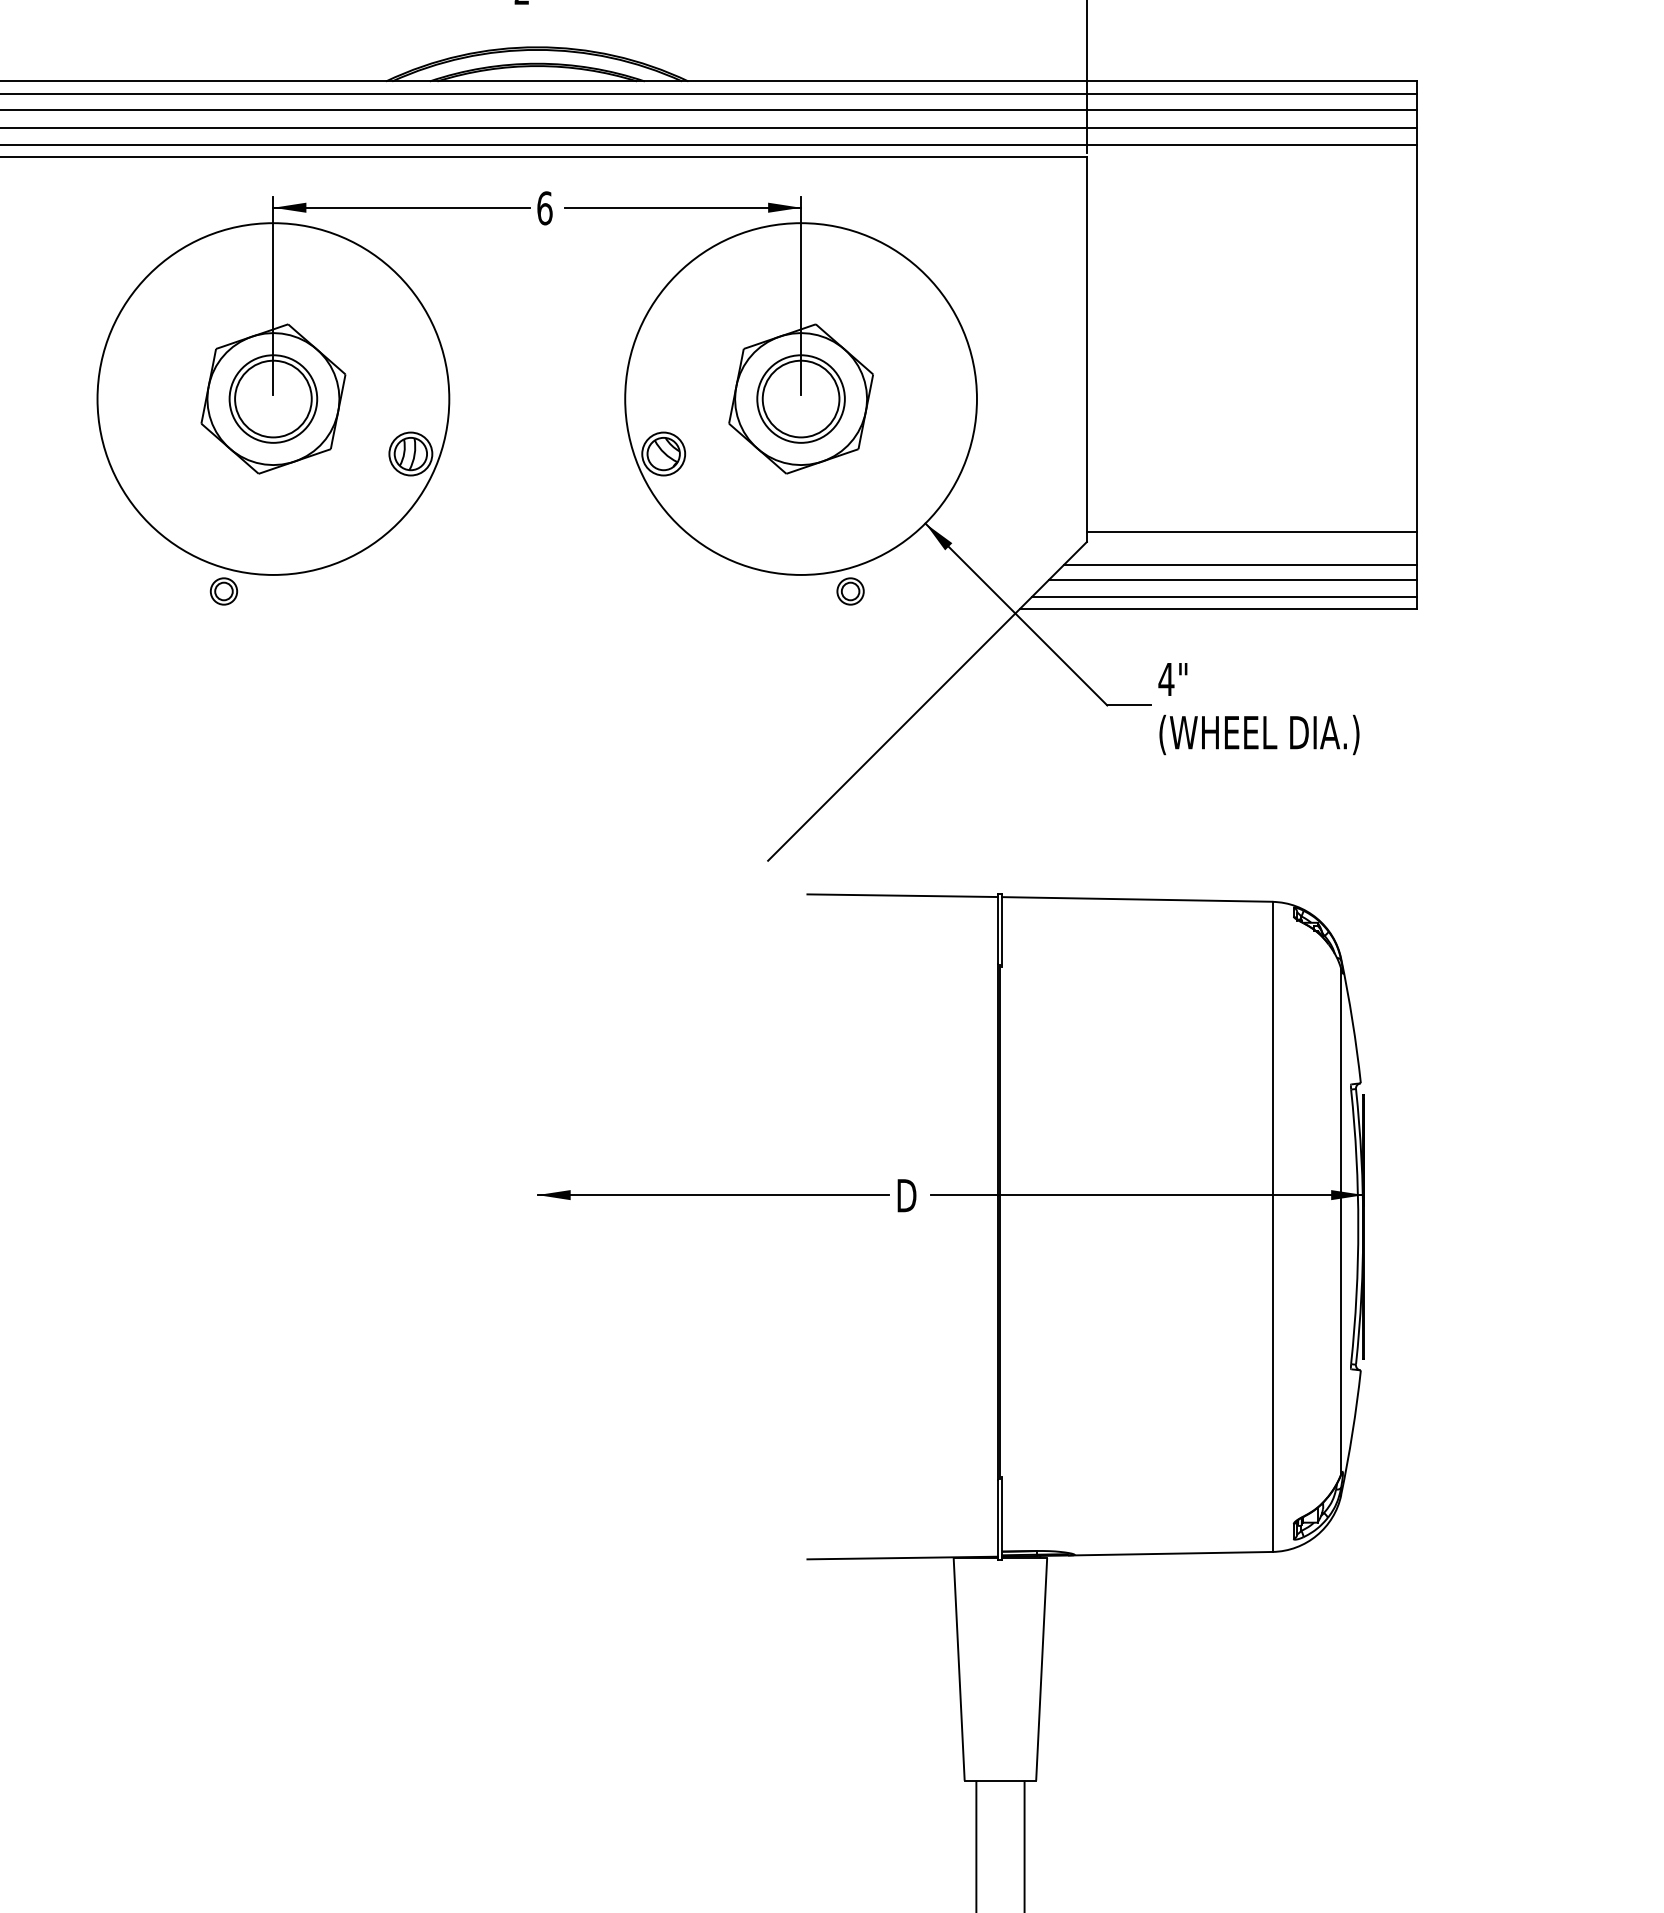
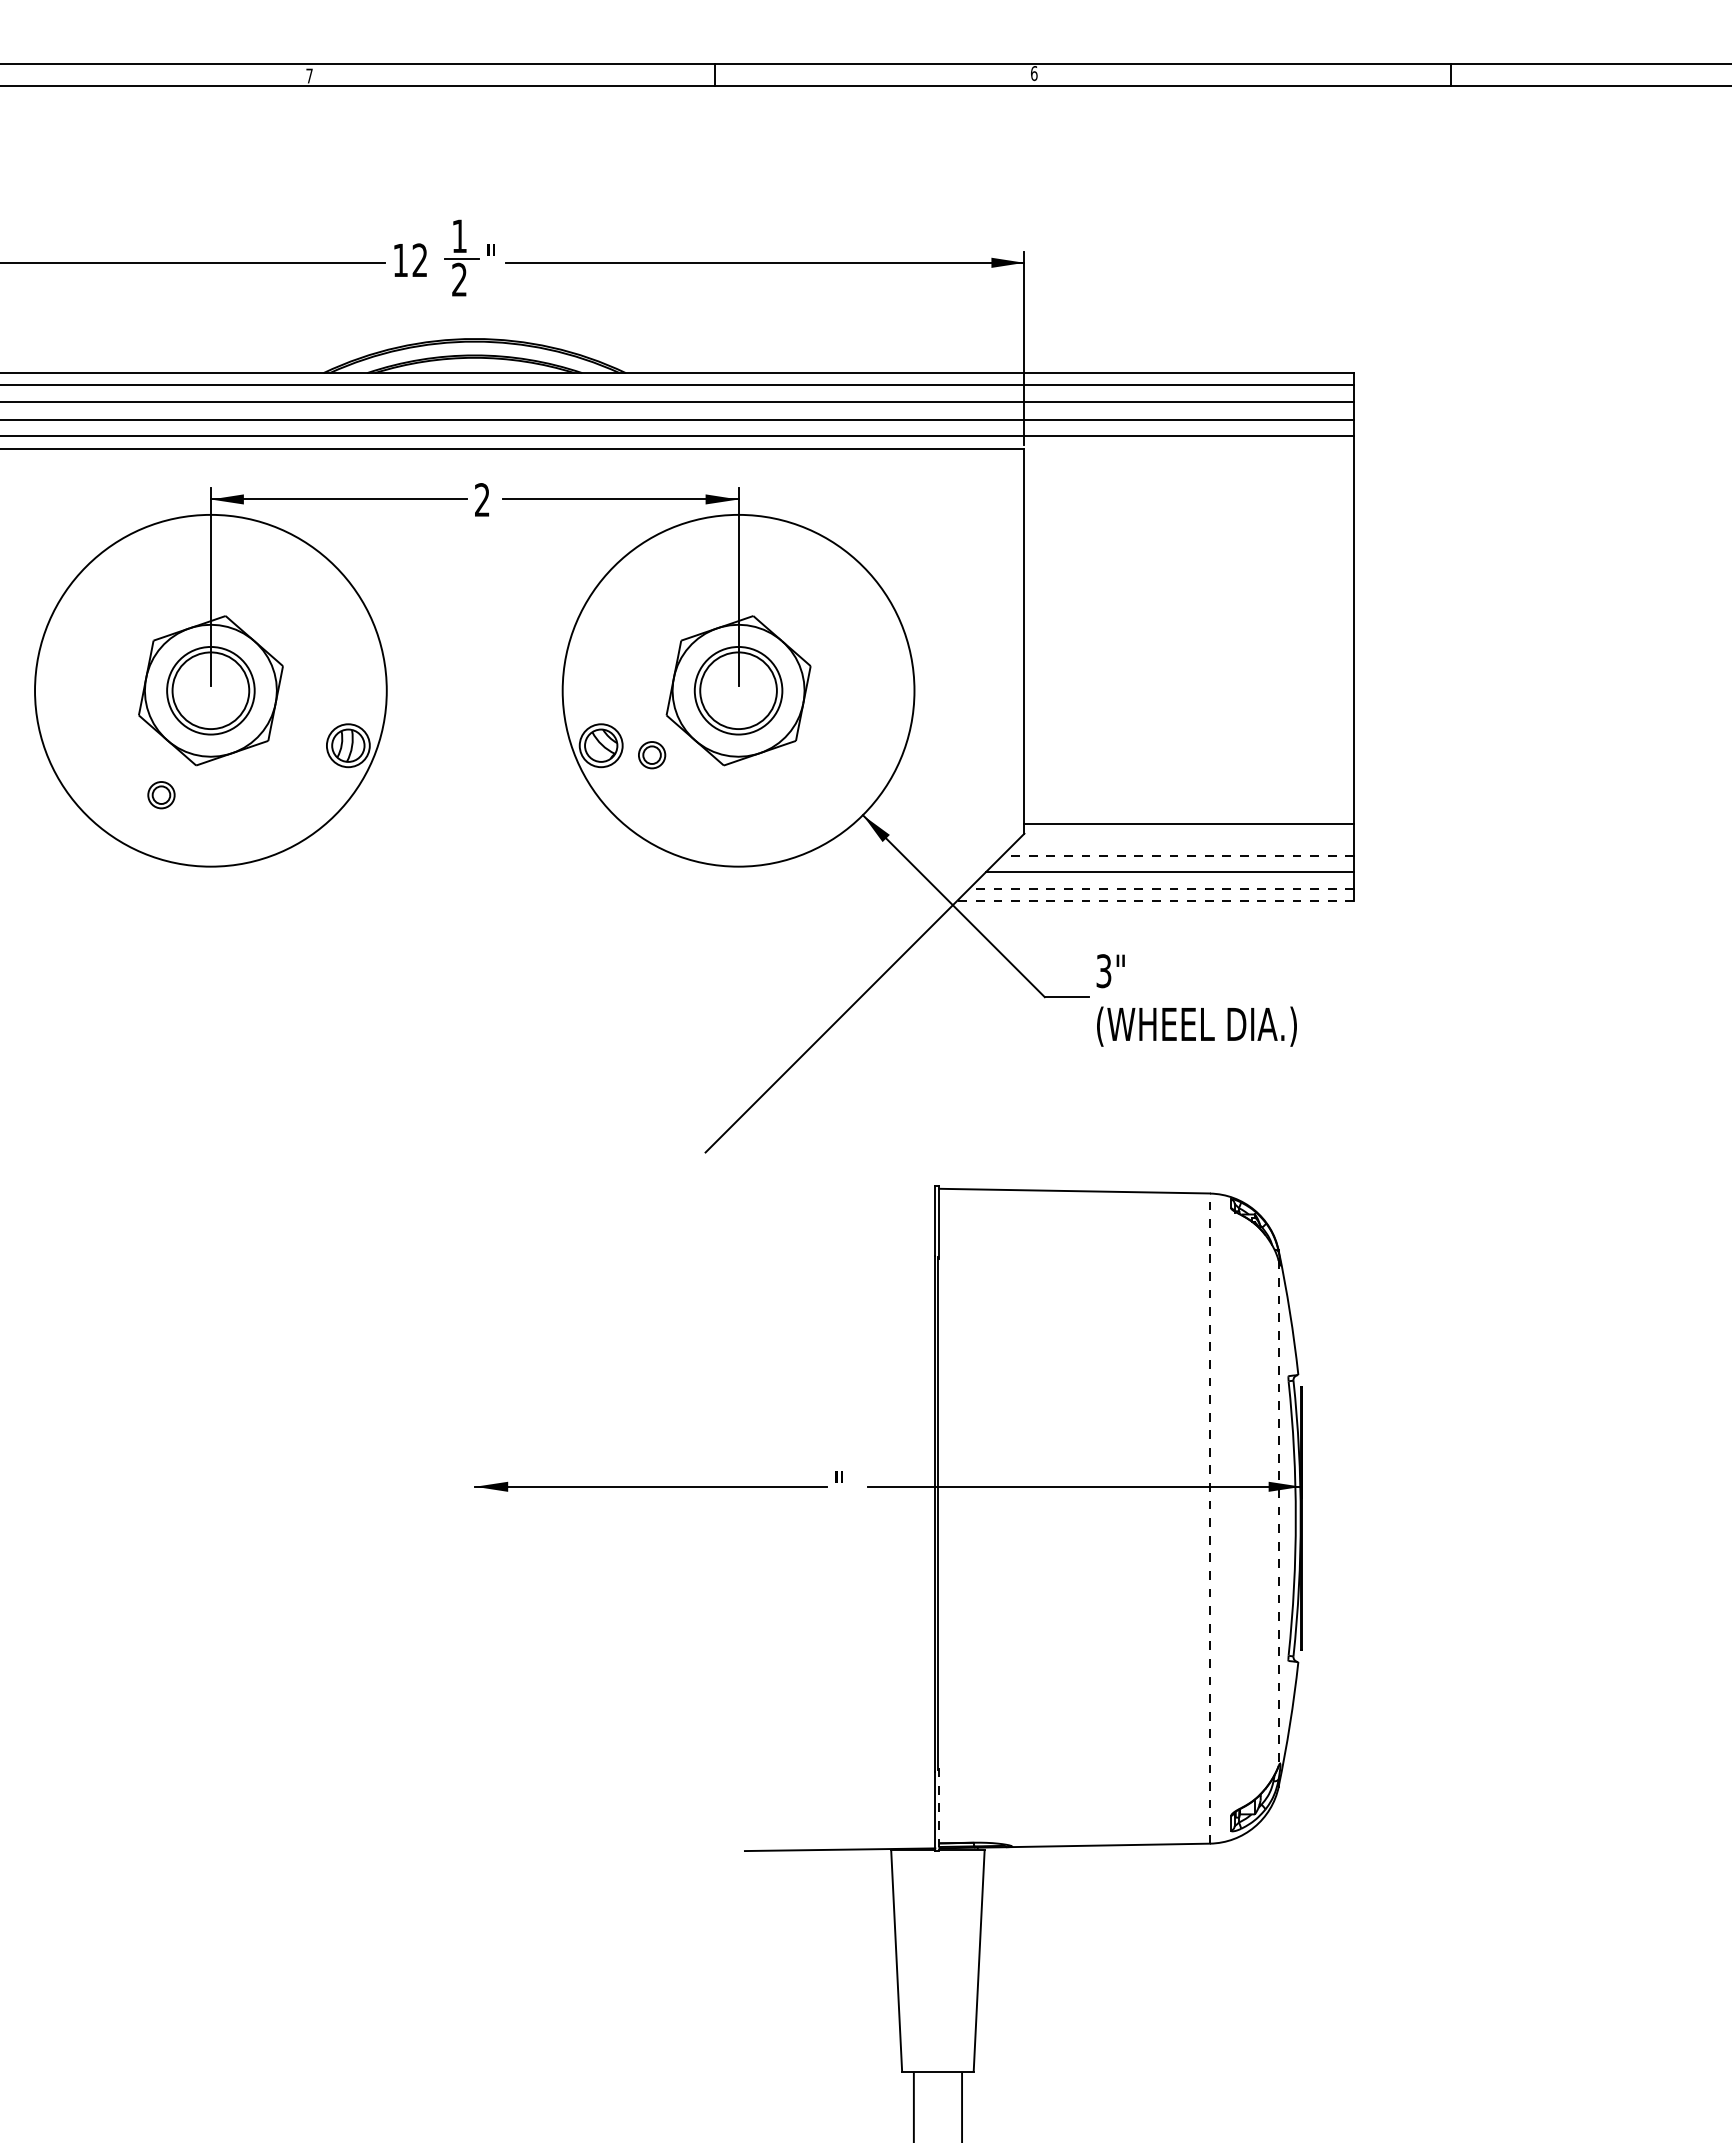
text: (545, 208) -> (482, 500), 6 -> 2
line: (1240, 564) -> (1177, 856), solid -> dashed
part: (224, 591) -> (161, 795), moved
part: (851, 591) -> (652, 755), moved
line: (1224, 596) -> (1161, 888), solid -> dashed
line: (1218, 608) -> (1155, 900), solid -> dashed
text: (1166, 679) -> (1103, 971), 4" -> 3"
line: (902, 895) -> (839, 1187), removed
text: (907, 1195) -> (844, 1487), D -> "
line: (1341, 1221) -> (1278, 1513), solid -> dashed
line: (1272, 1226) -> (1209, 1518), solid -> dashed
line: (1002, 1518) -> (939, 1810), solid -> dashed

